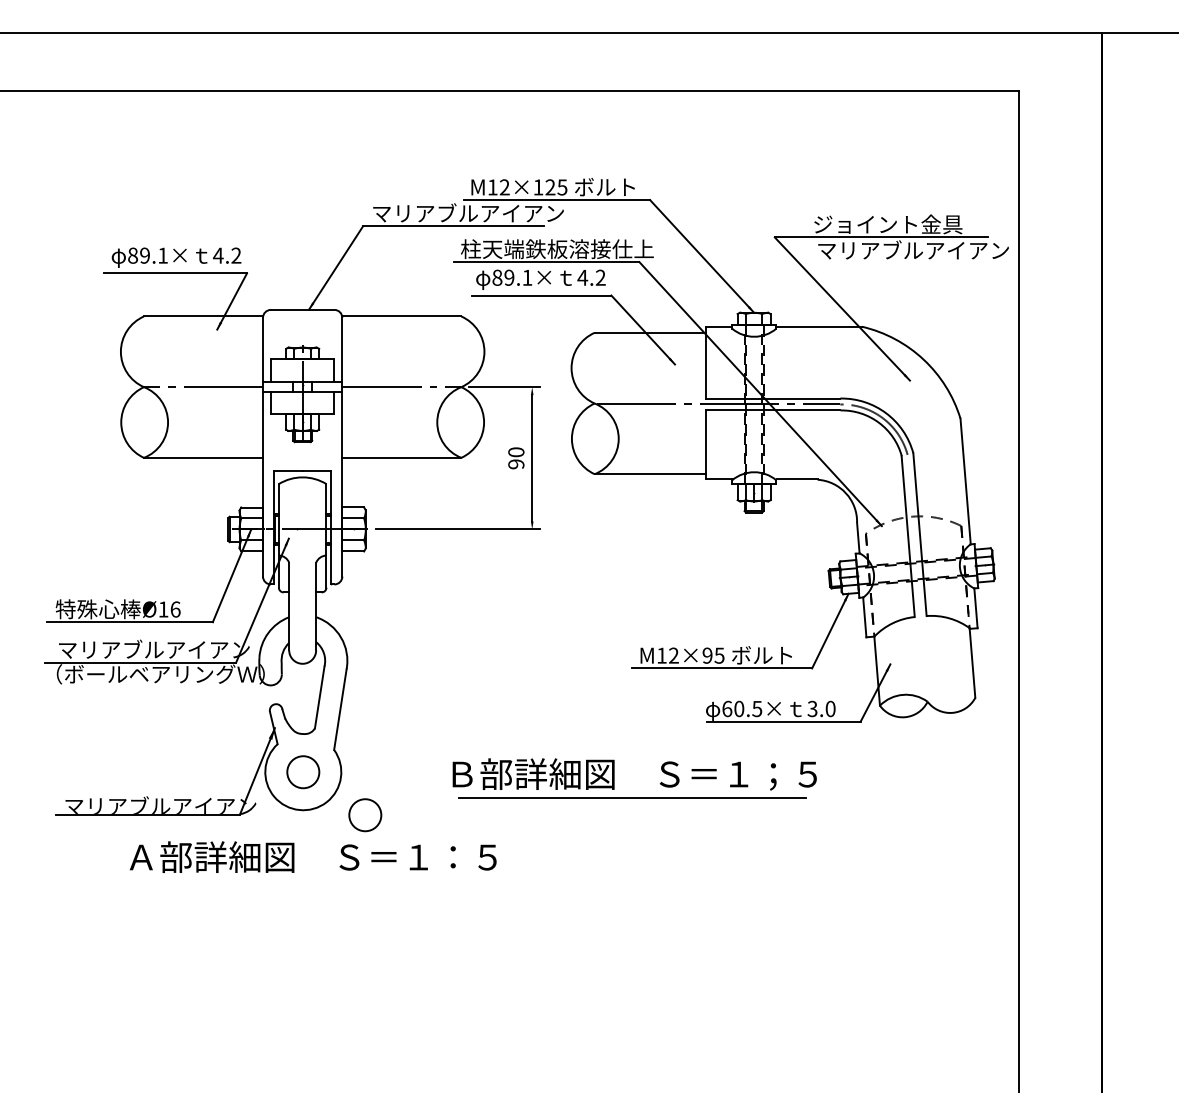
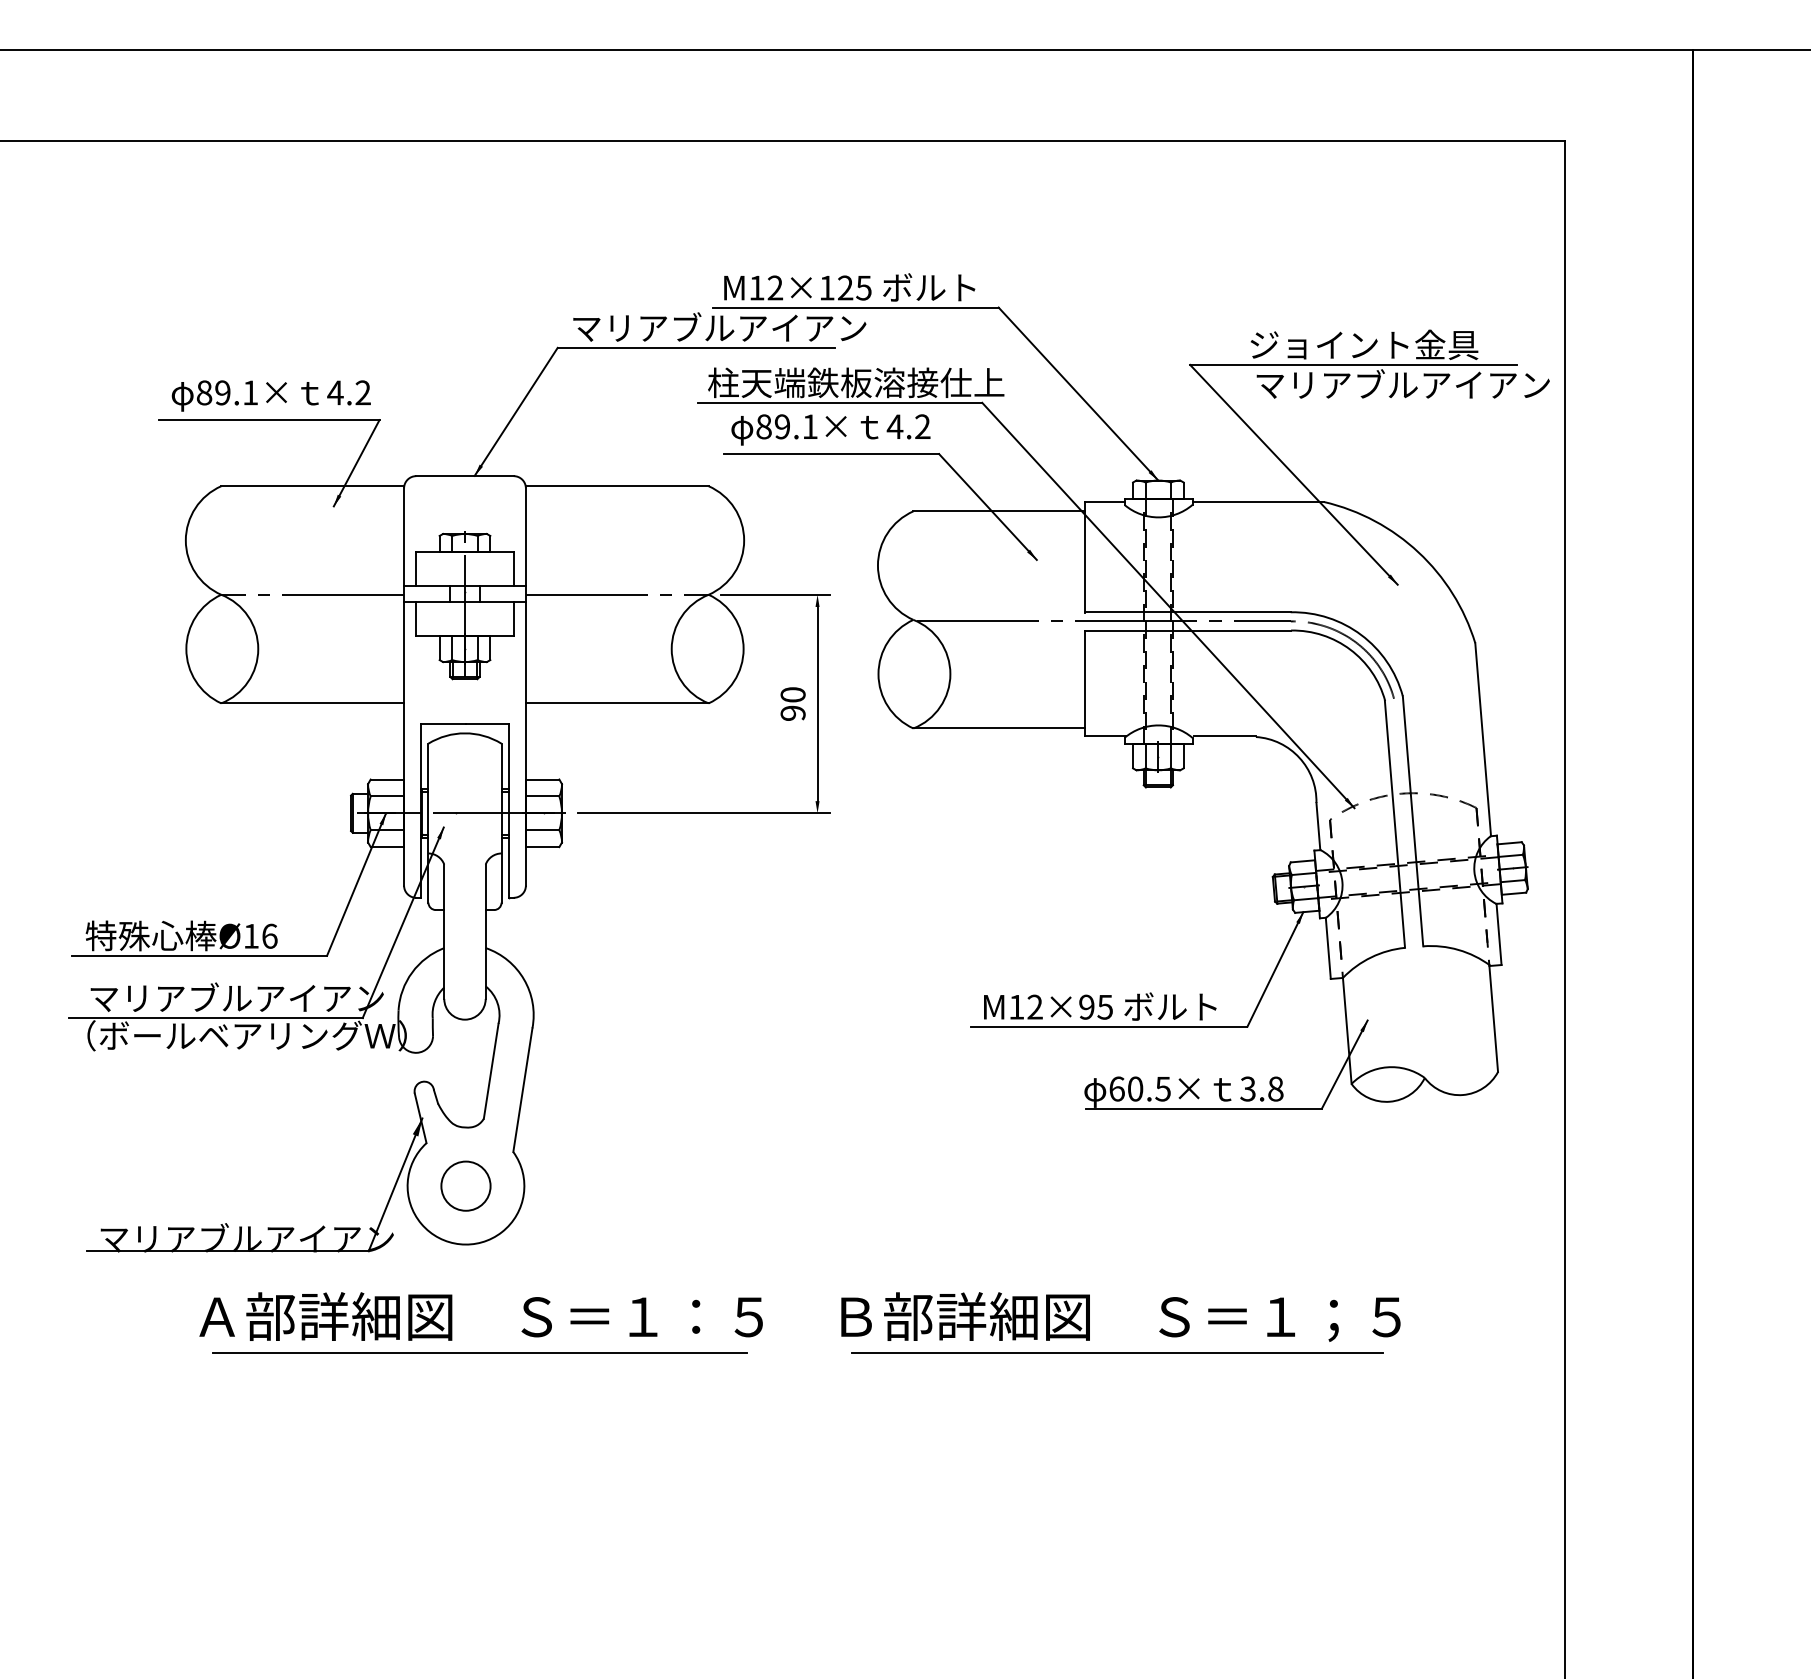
text: (830, 708) -> (1275, 1088), 3.0 -> 3.8
part: (634, 797) -> (1120, 1352), moved
circle: (365, 815) -> (561, 1252), removed
line: (312, 880) -> (480, 1352), added

